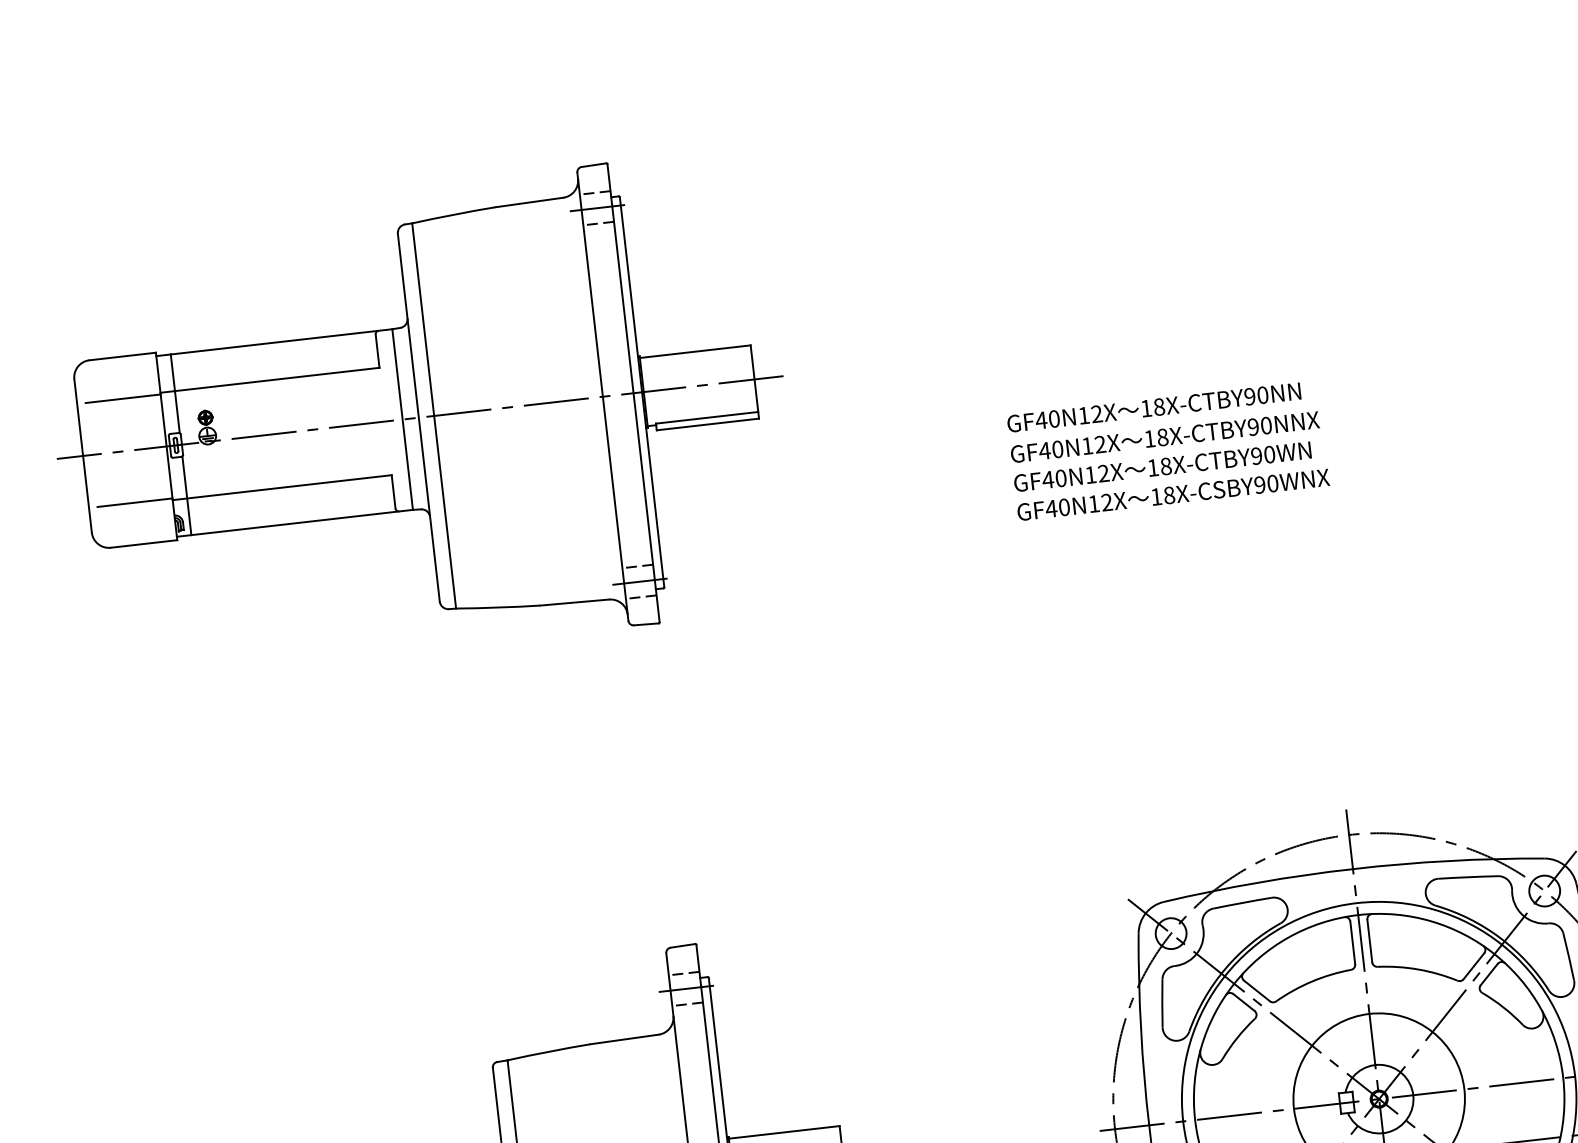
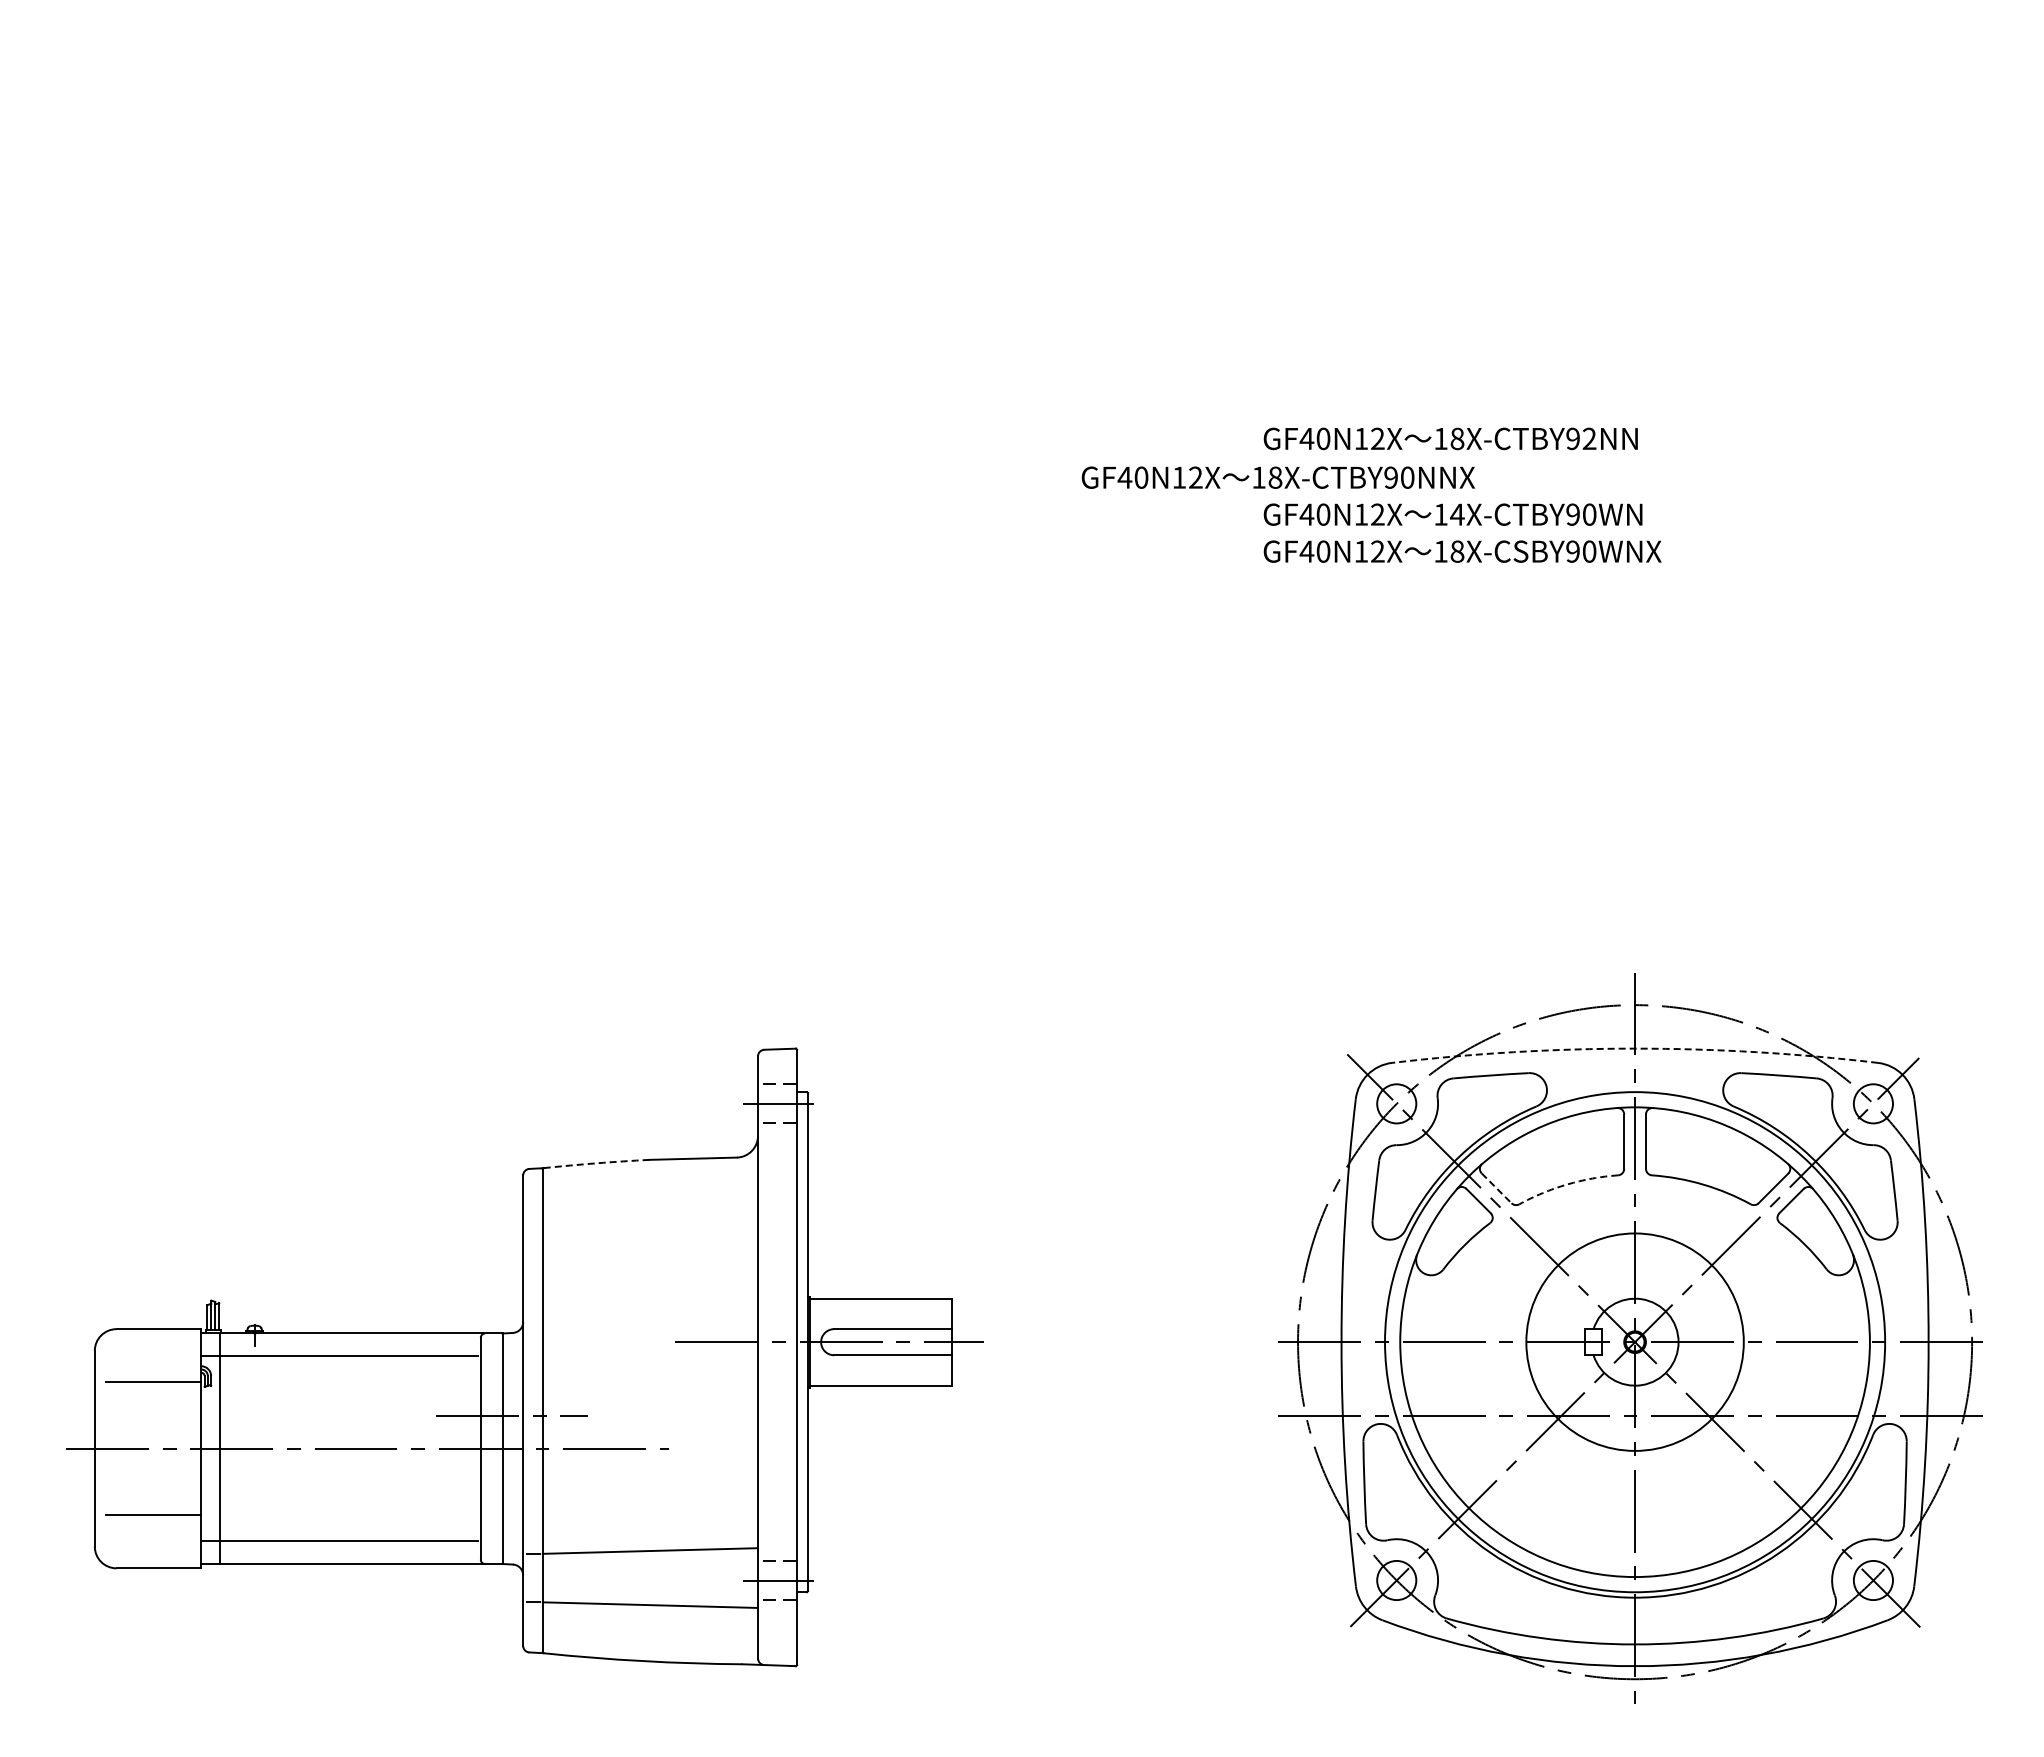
text: (1262, 394) -> (1589, 438), 18X-CTBY90NN -> 18X-CTBY92NN
part: (419, 417) -> (524, 345), removed
text: (1165, 437) -> (1278, 477), moved
text: (1166, 466) -> (1457, 514), 18X-CTBY90WN -> 14X-CTBY90WN
arc: (1353, 868) -> (1635, 1048), solid -> dashed
arc: (1312, 981) -> (1567, 1184), solid -> dashed
line: (1257, 990) -> (1497, 1188), solid -> dashed
arc: (549, 1051) -> (596, 1163), solid -> dashed

